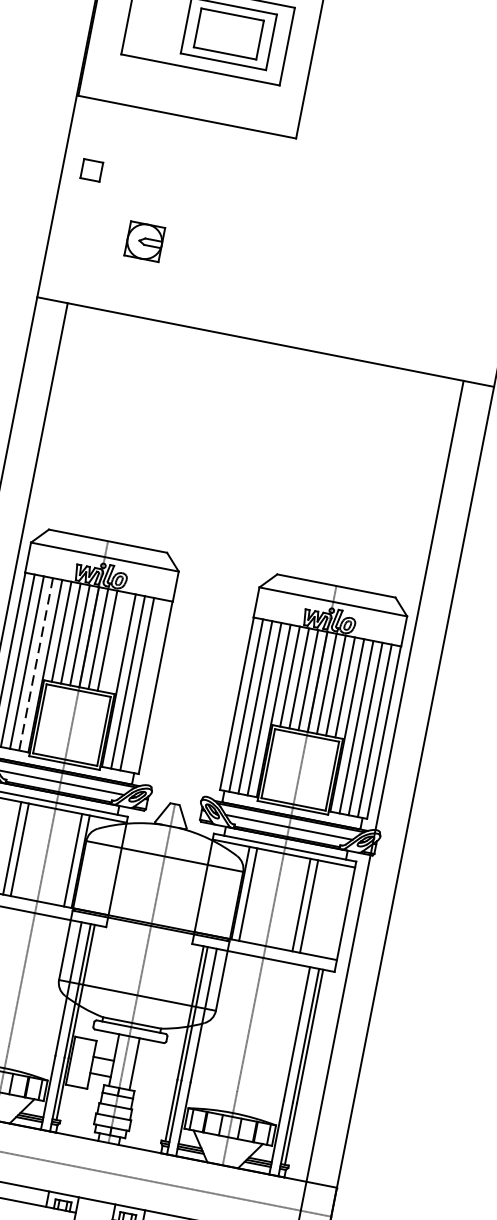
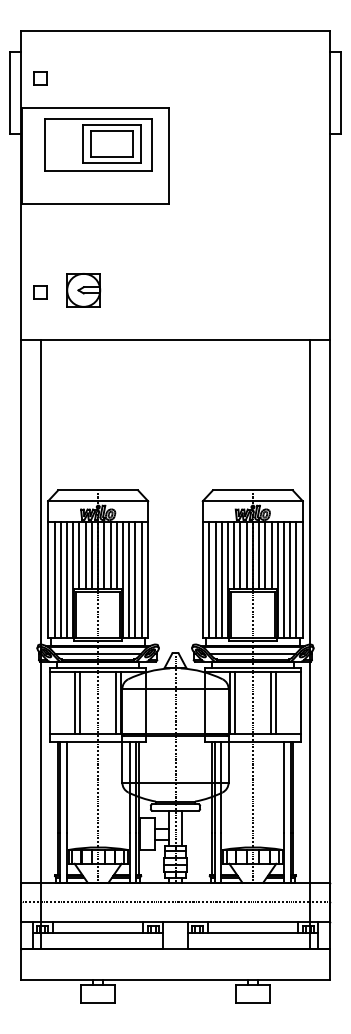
part: (92, 170) -> (40, 292), moved
part: (144, 241) -> (83, 290), size x1.43
line: (116, 642) -> (116, 555), added
line: (36, 663) -> (67, 579), dashed -> solid
line: (146, 685) -> (141, 579), added

